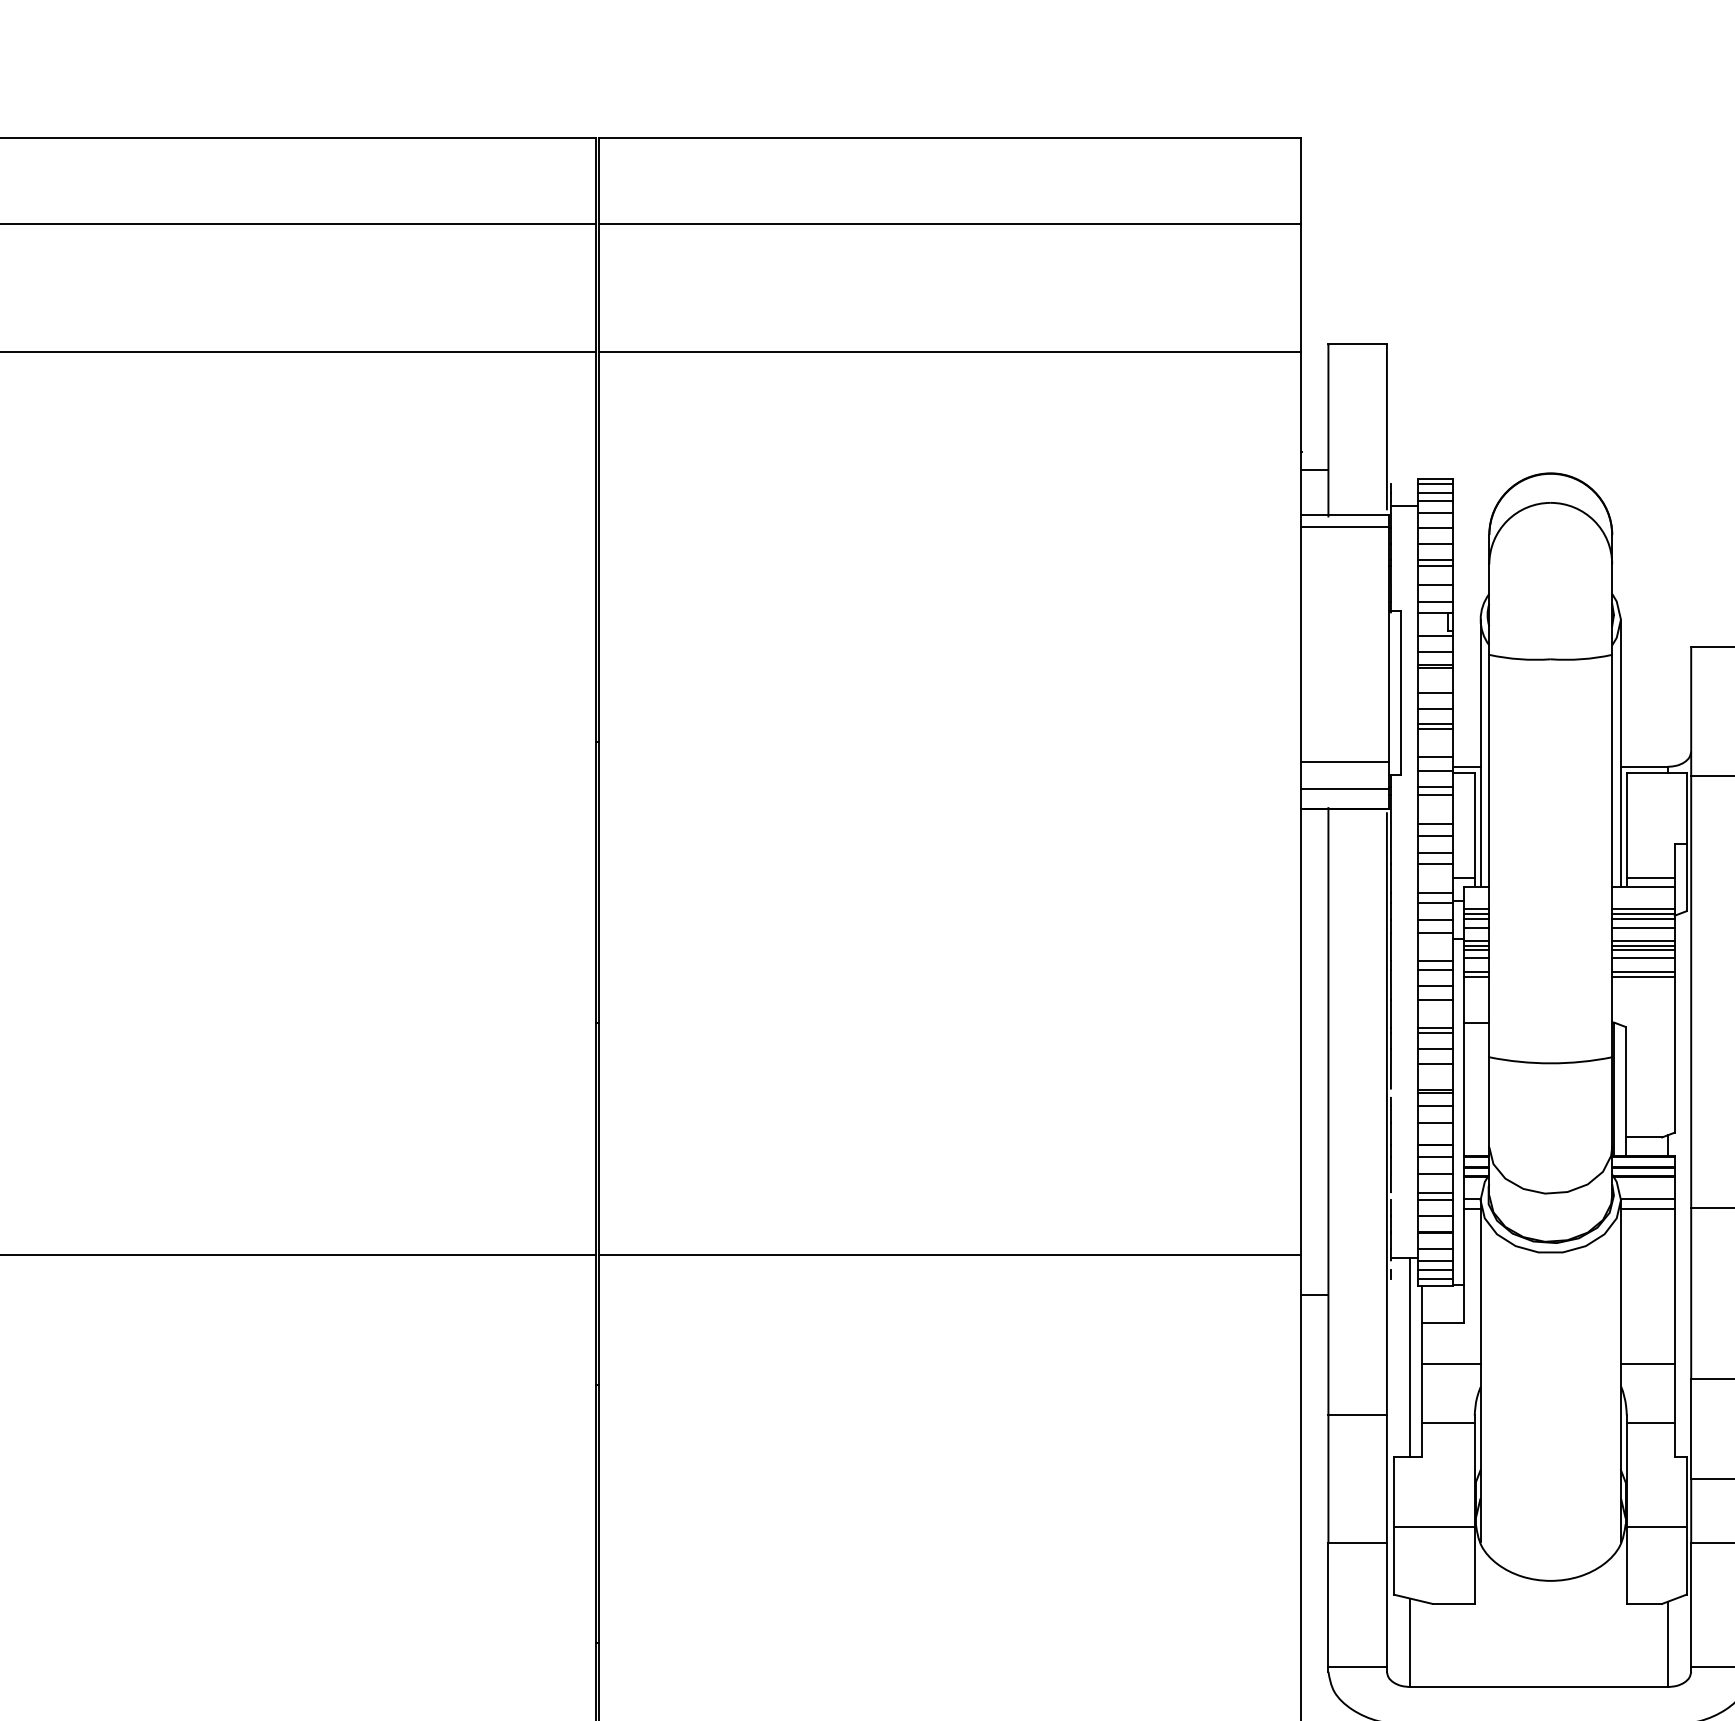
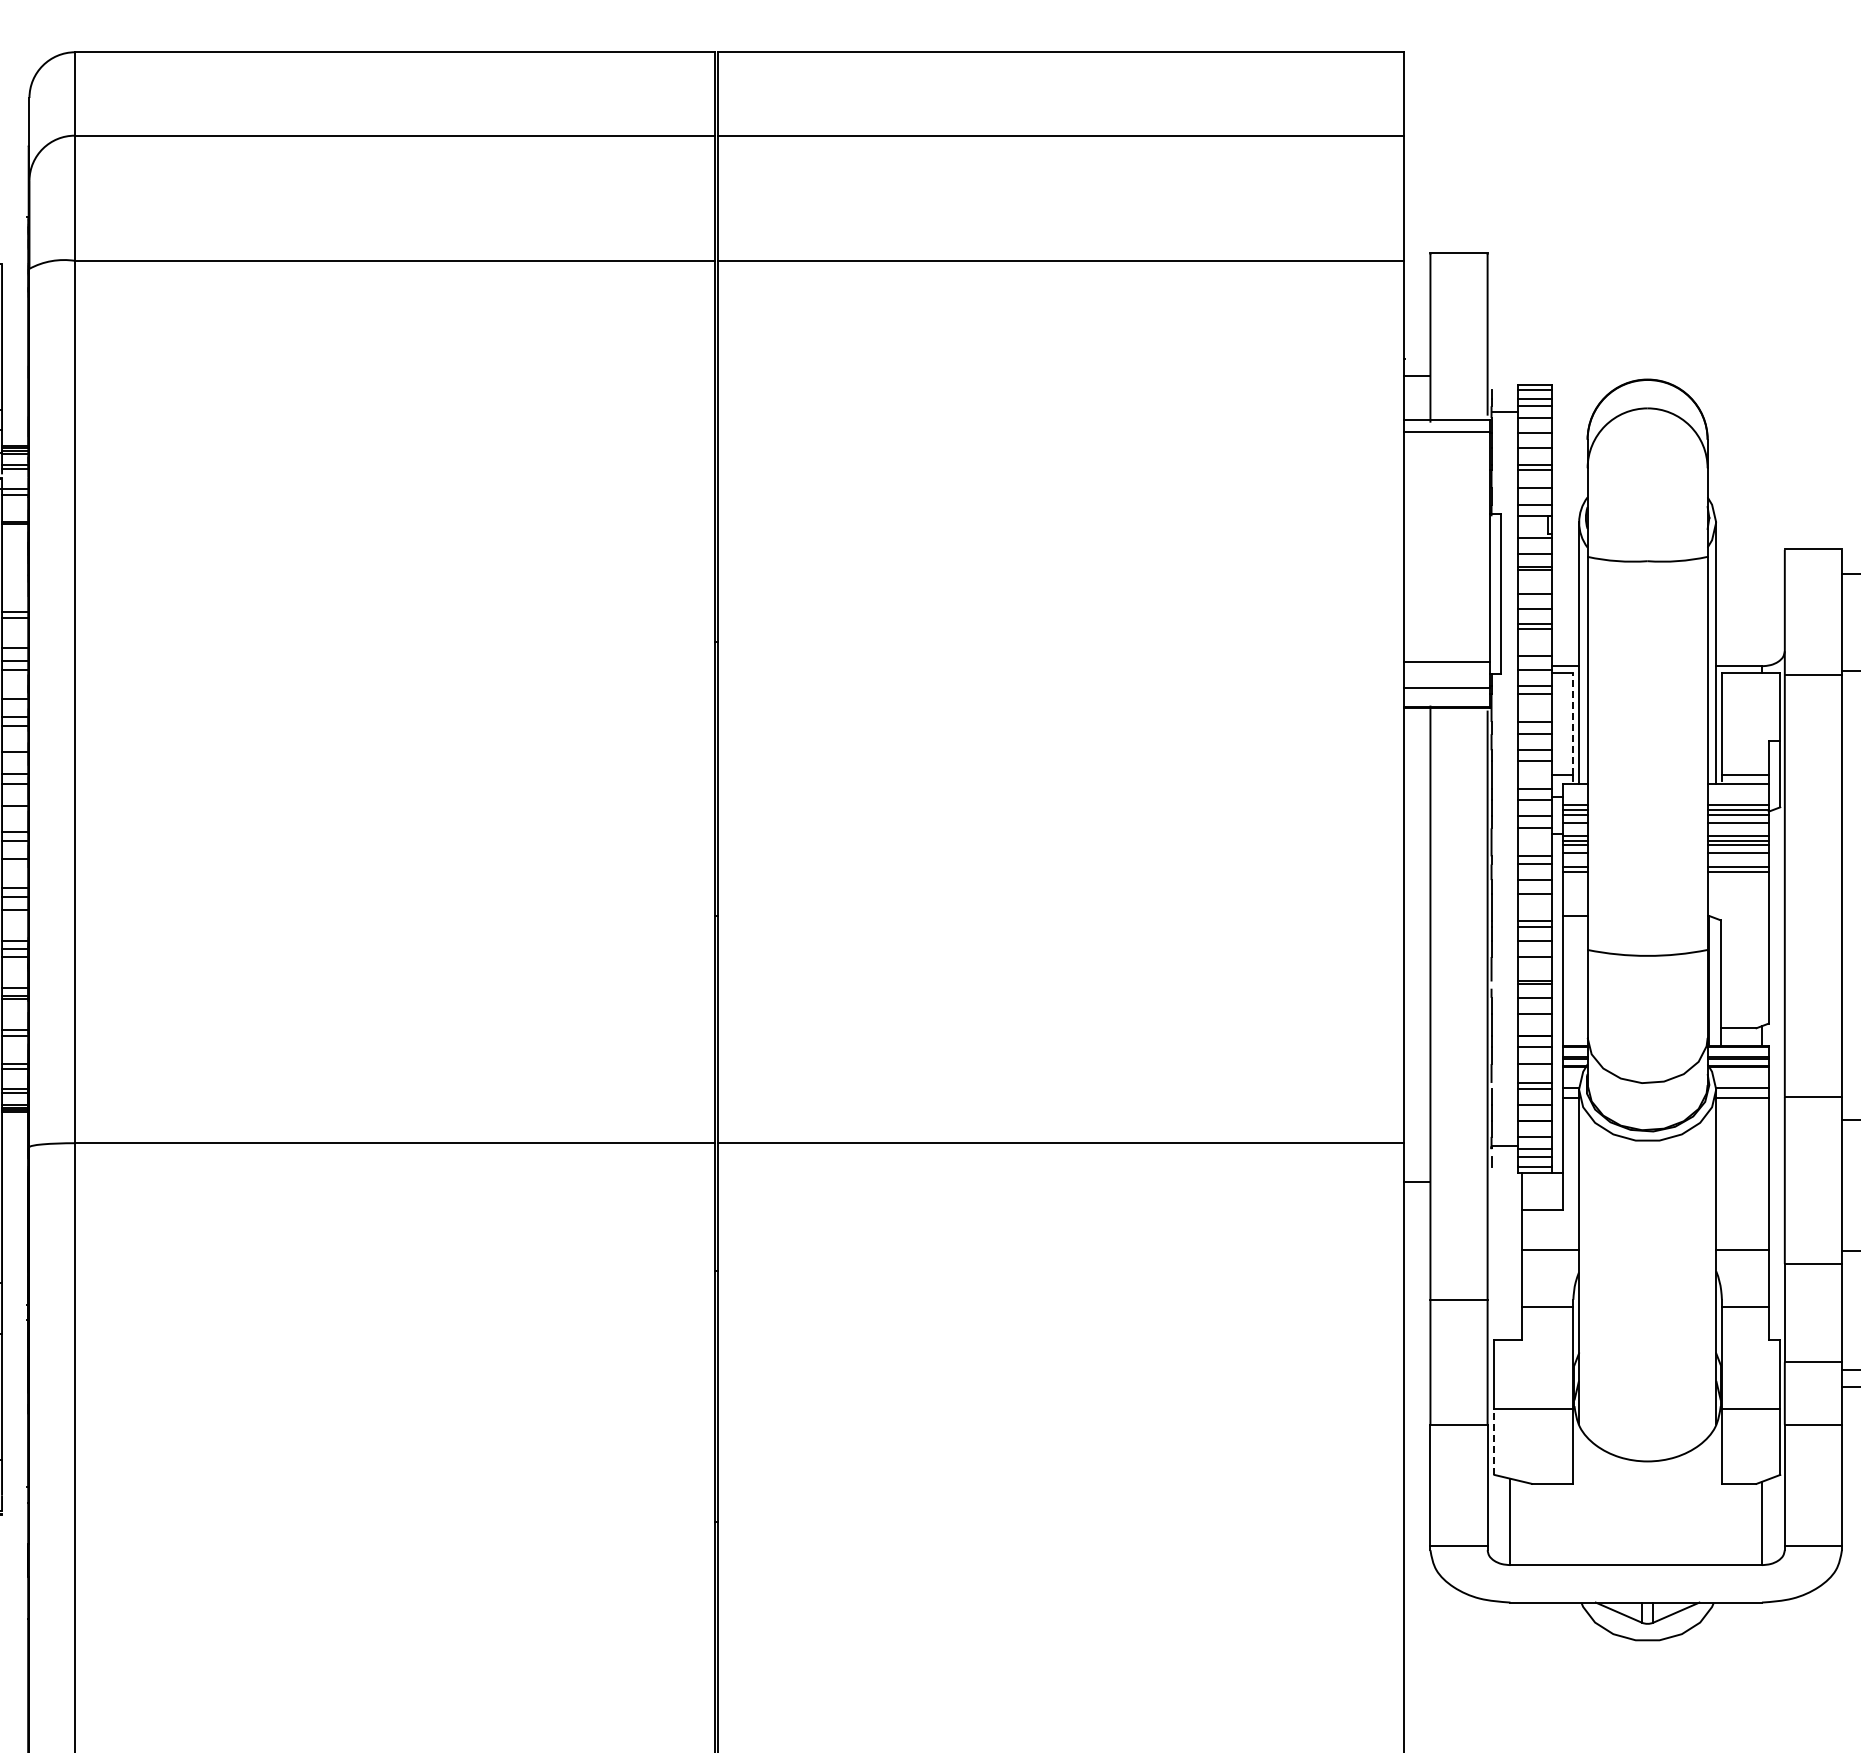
line: (1474, 825) -> (1573, 723), solid -> dashed
line: (1410, 1356) -> (1510, 1242), removed
line: (1393, 1561) -> (1494, 1442), solid -> dashed

